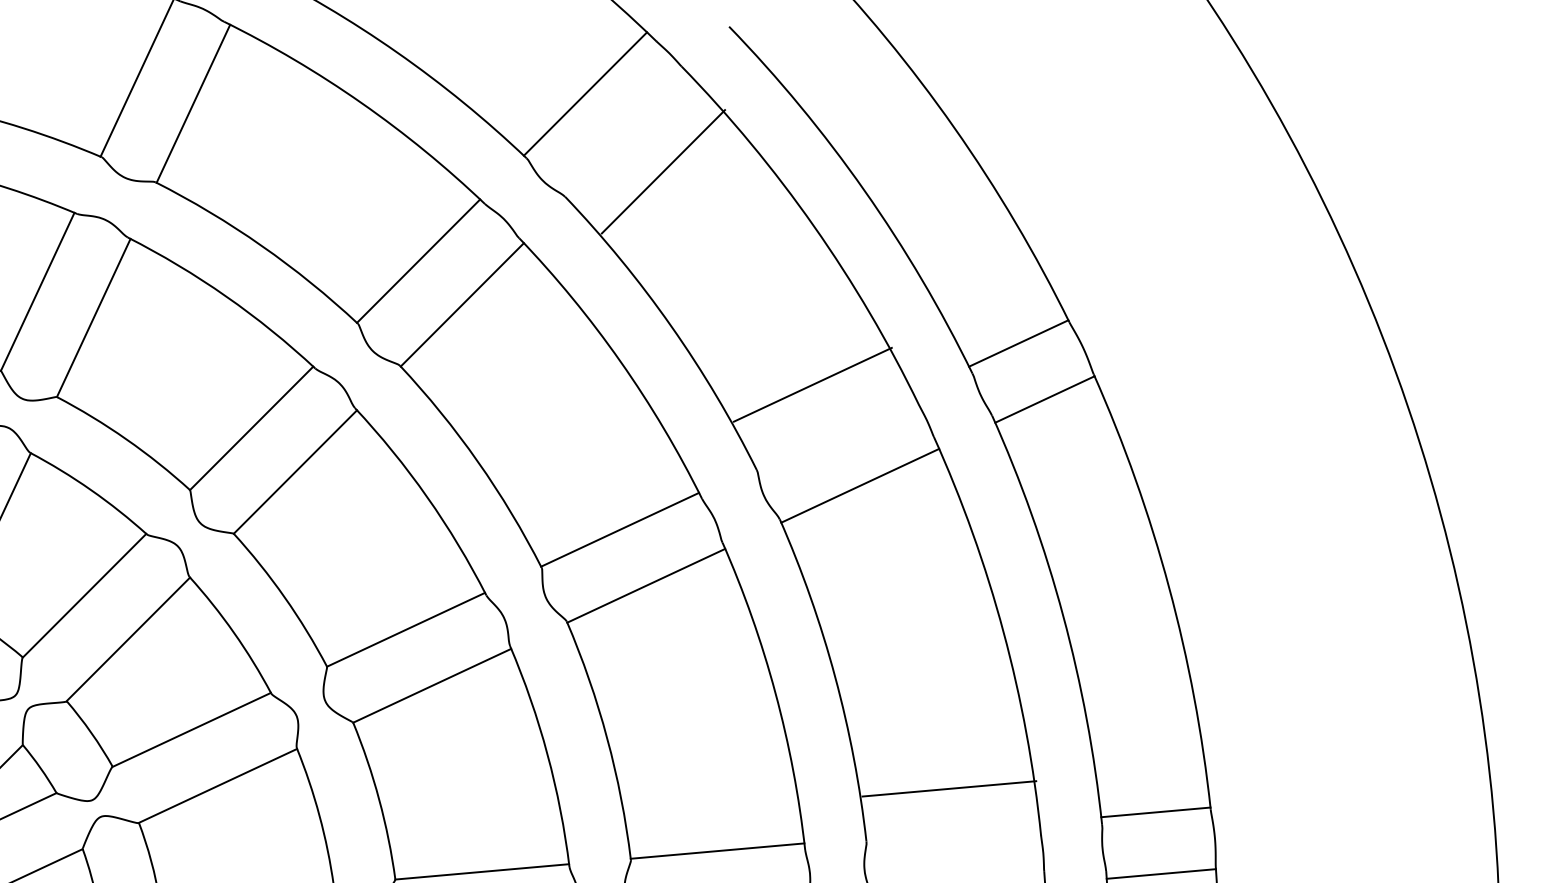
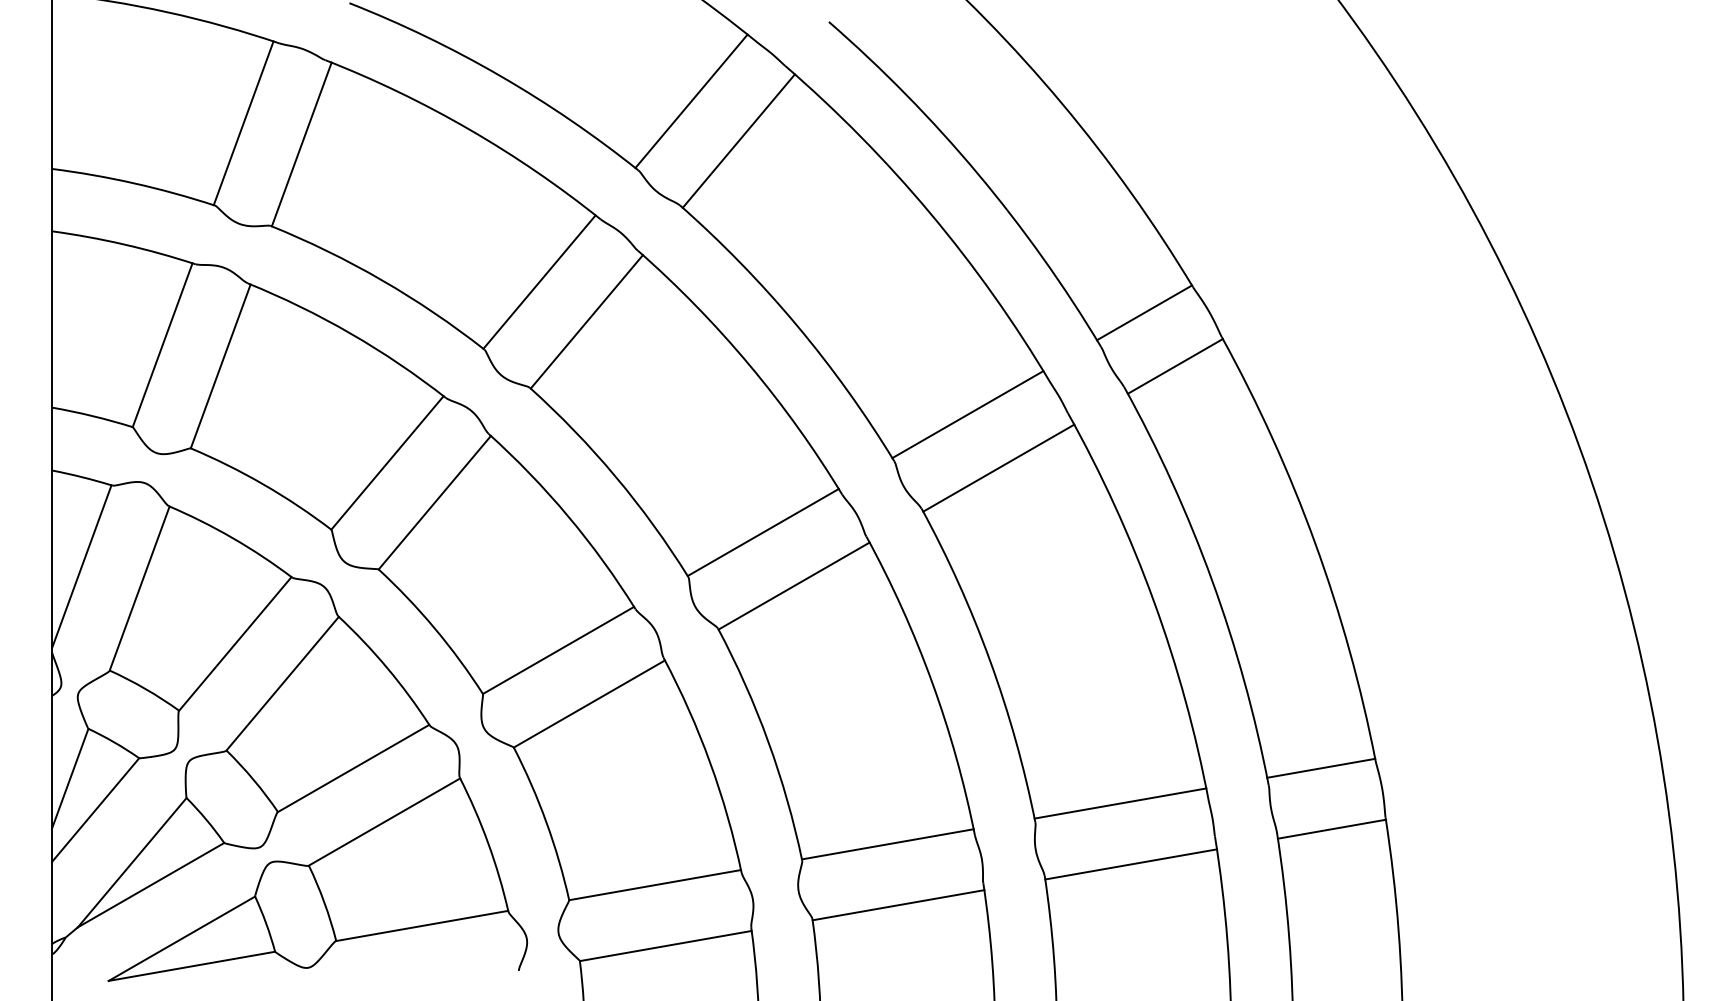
line: (663, 171) -> (738, 140), moved
line: (812, 384) -> (967, 414), moved
line: (949, 788) -> (1120, 803), moved

